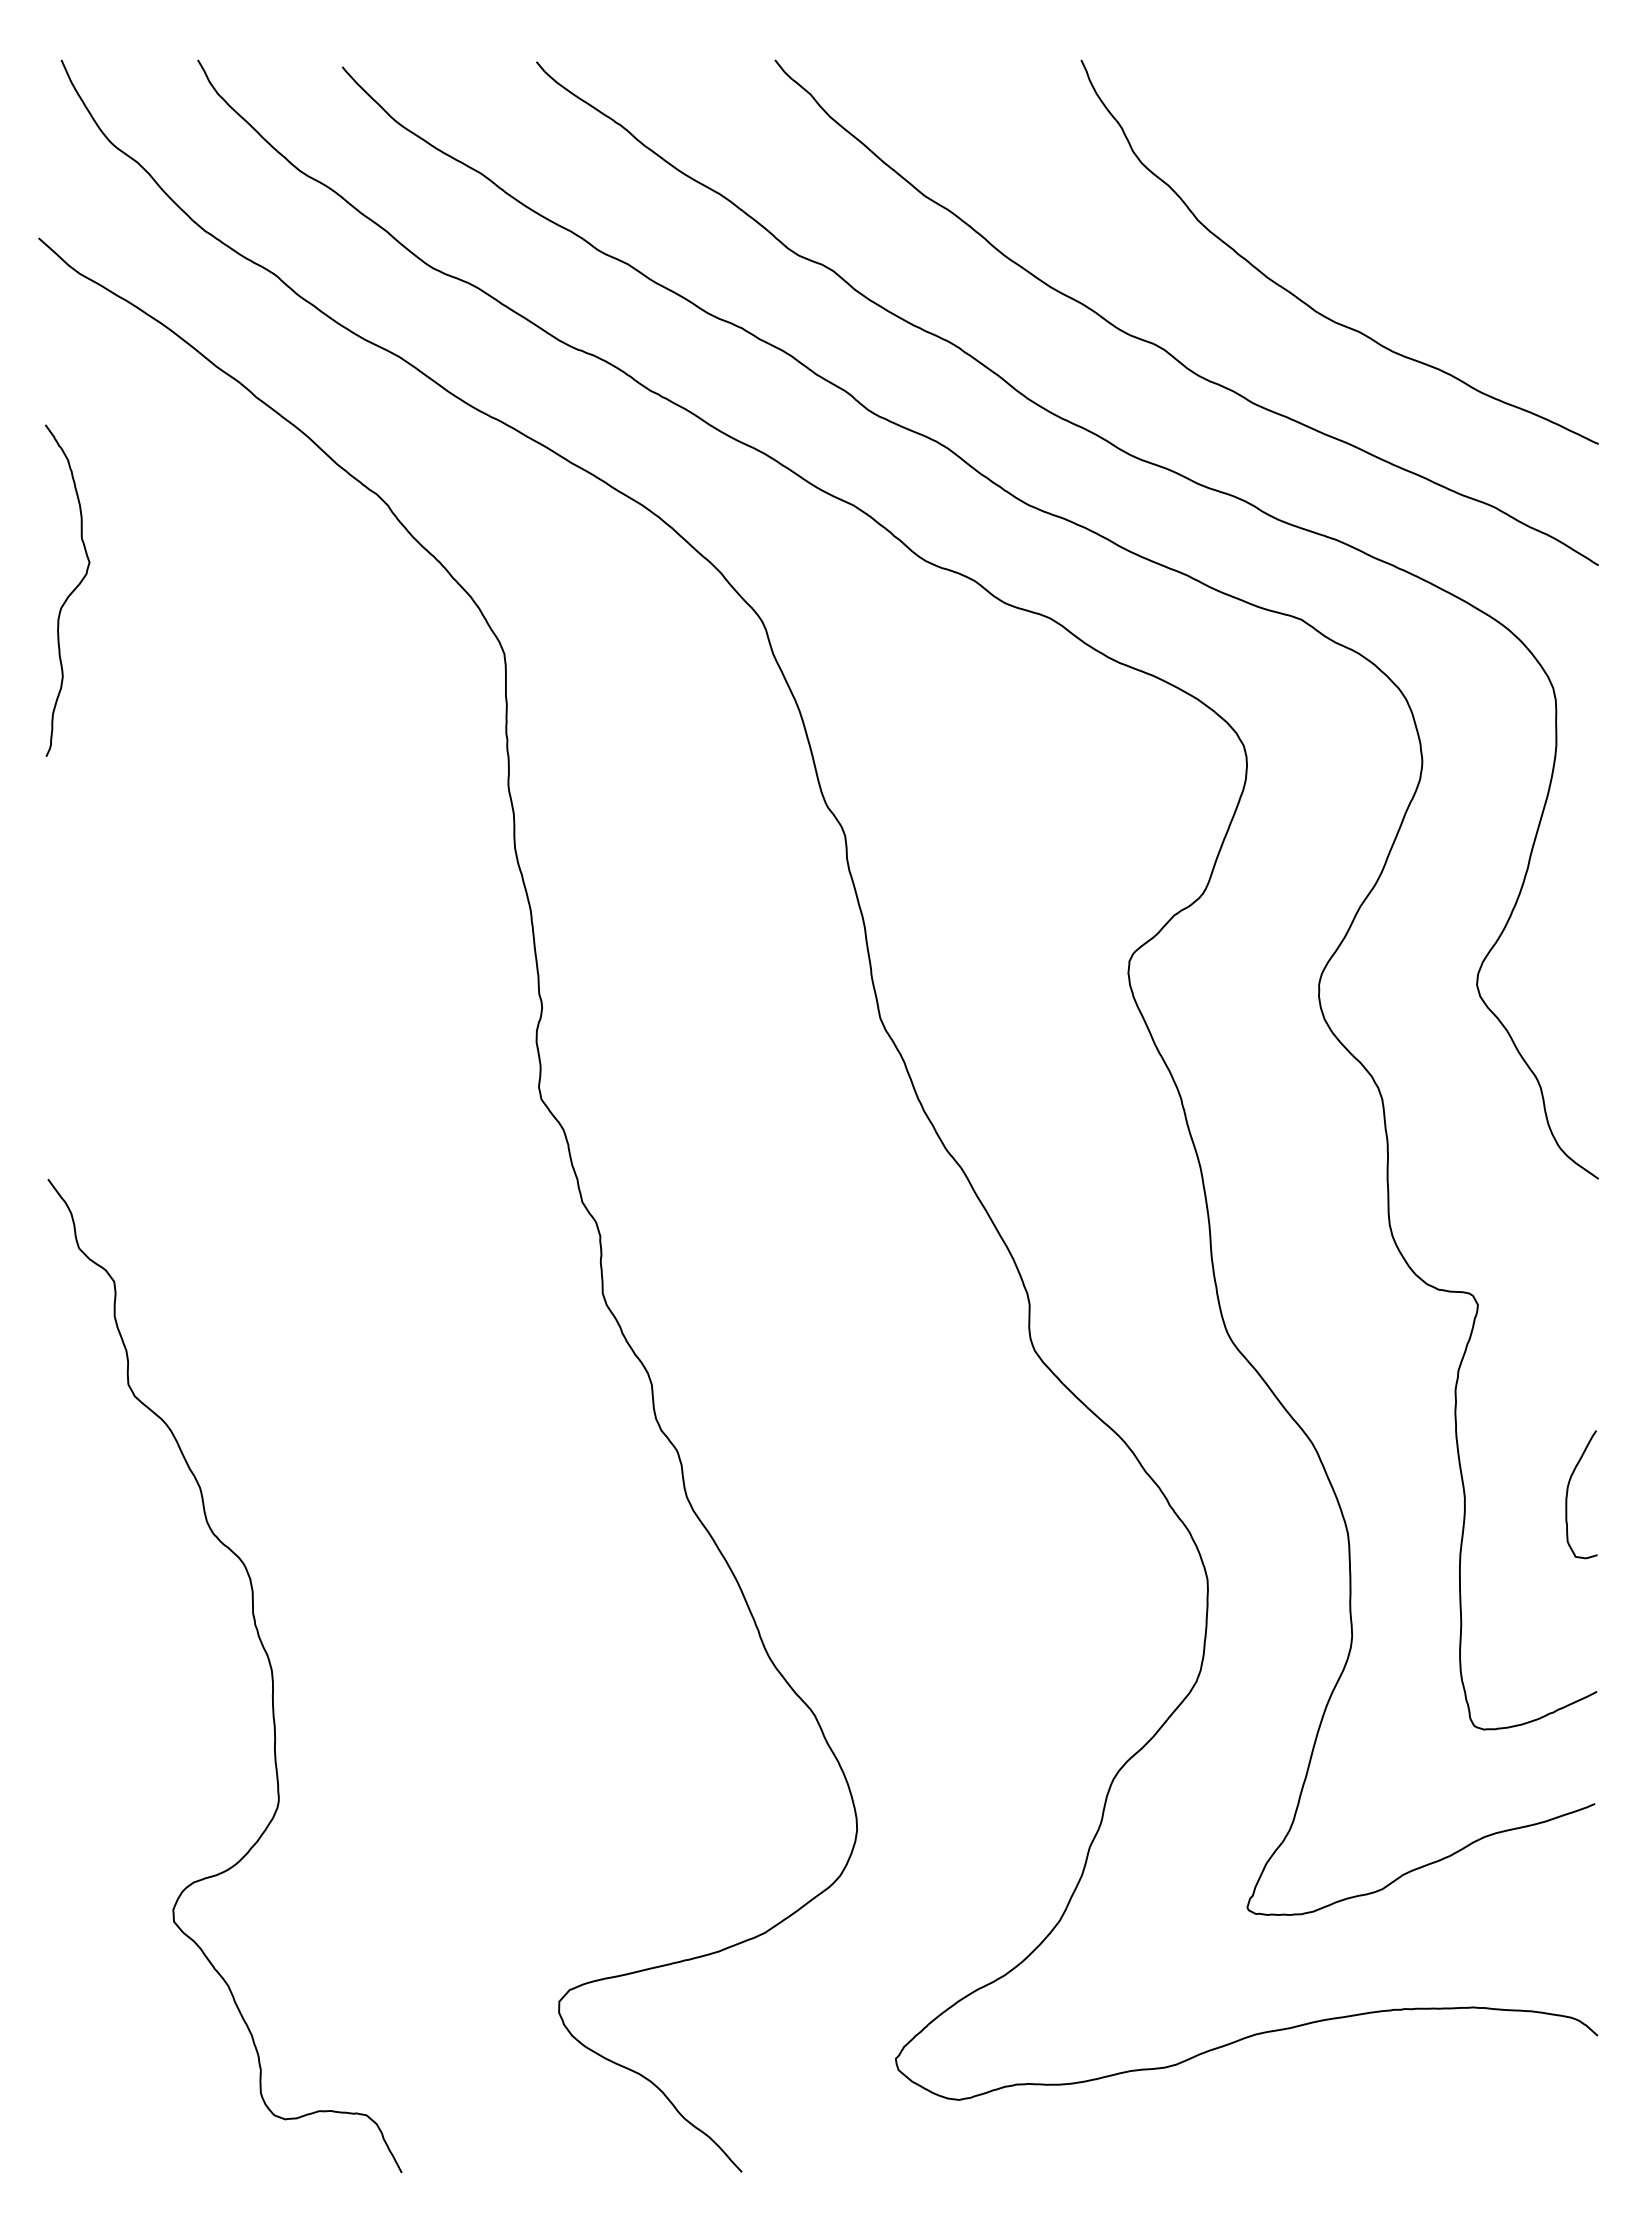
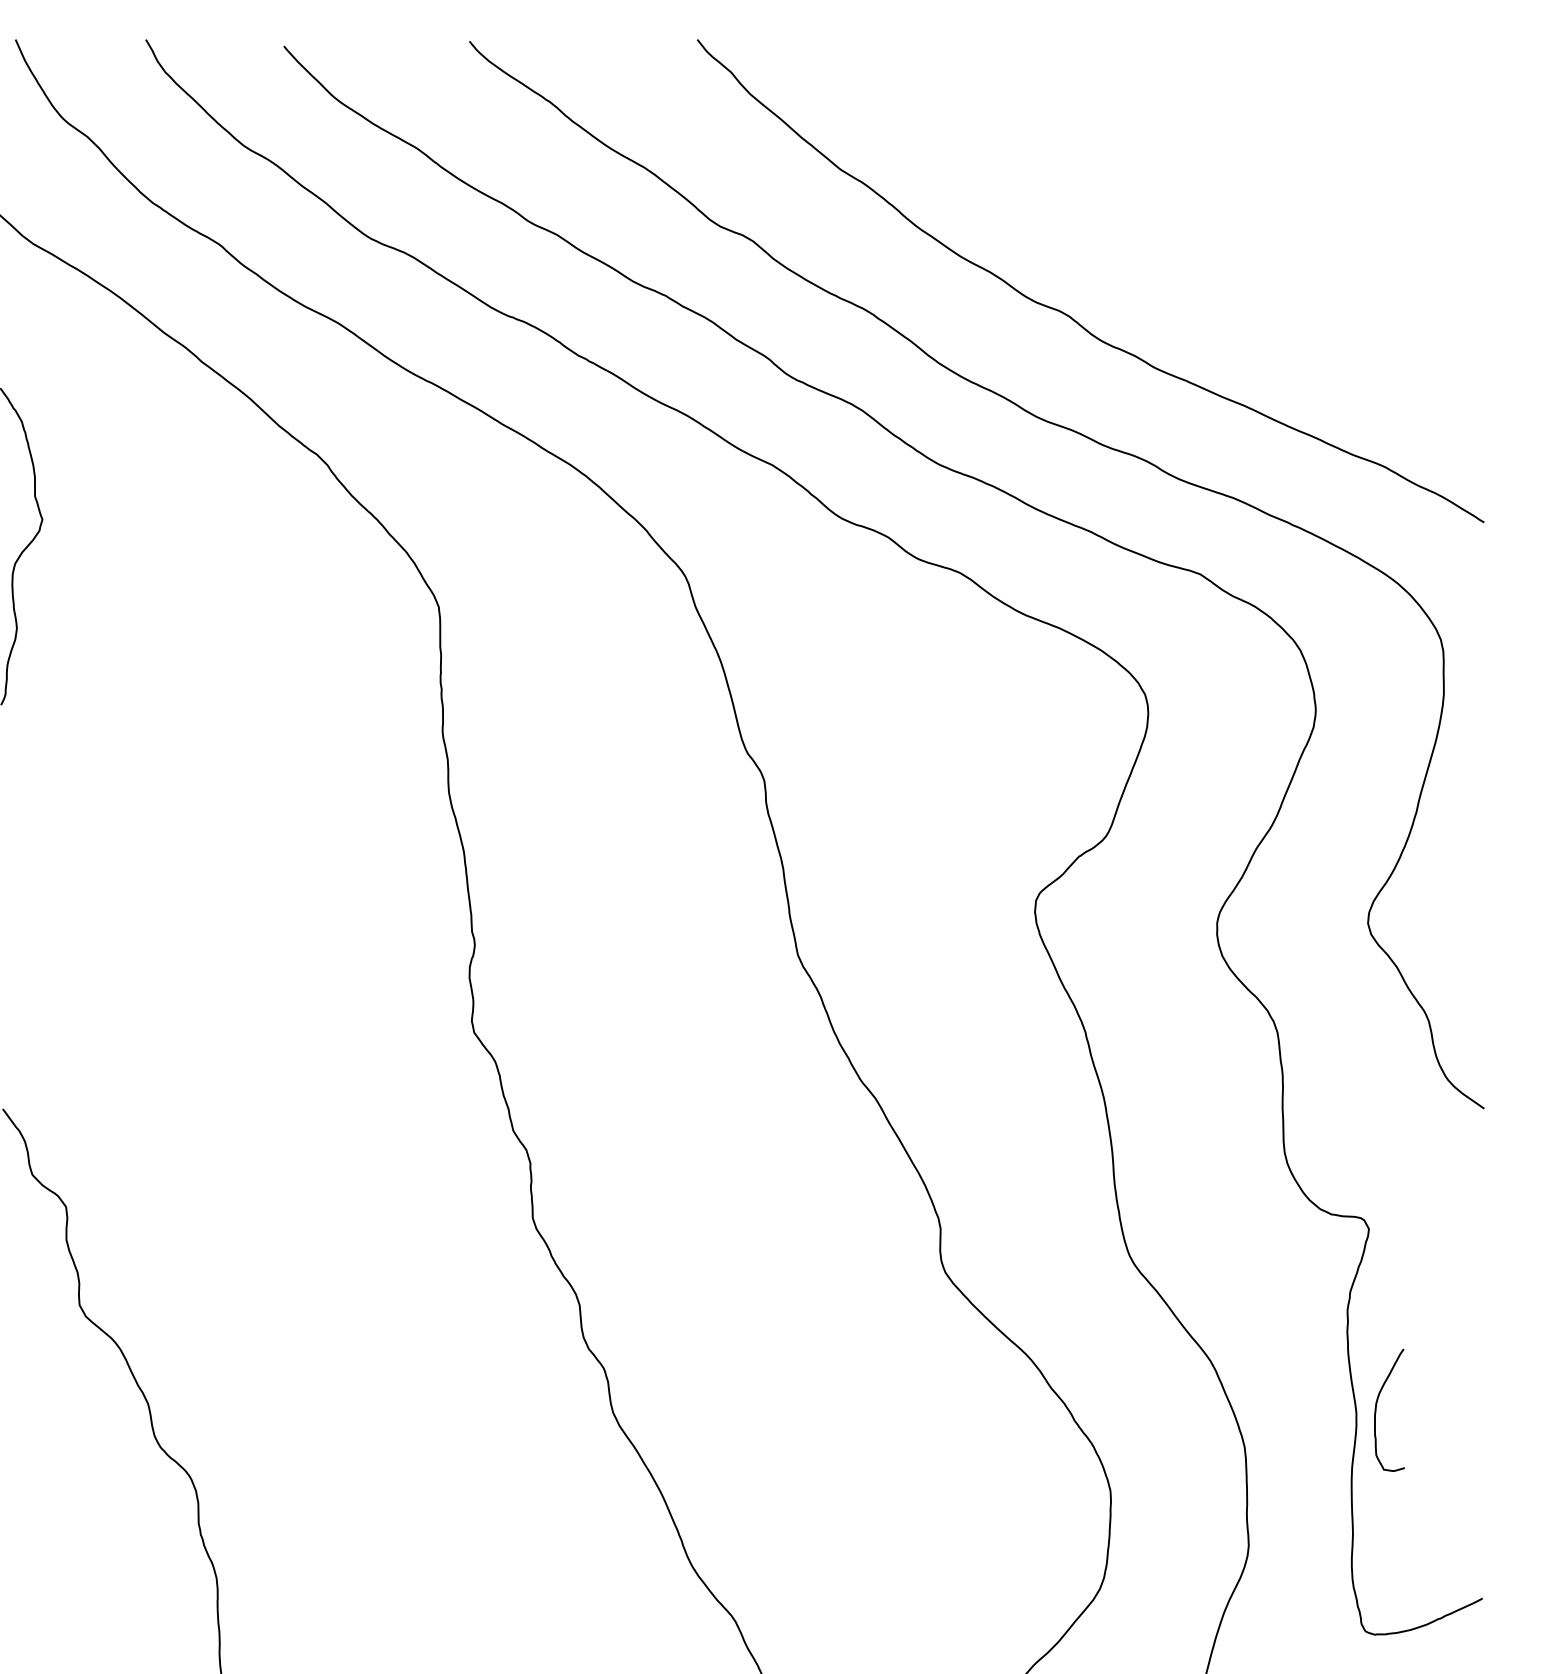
curve: (1307, 303) -> (1206, 272), removed
curve: (1568, 1492) -> (1377, 1408), moved

